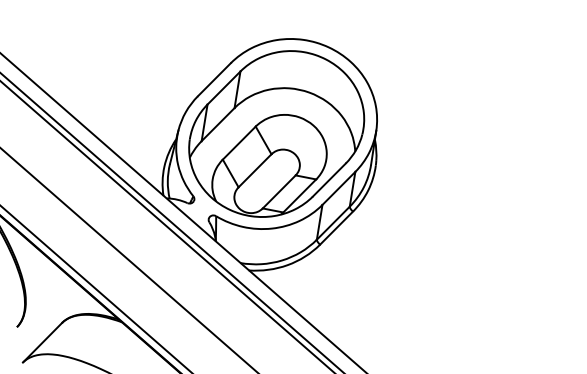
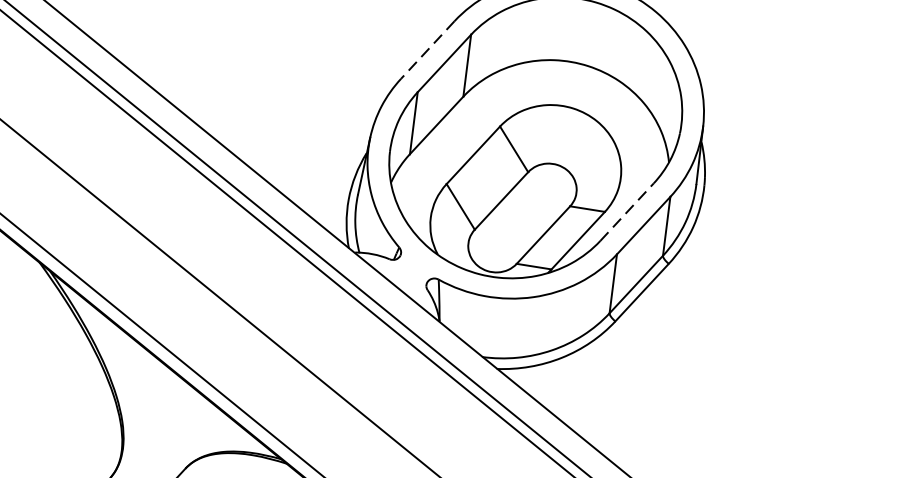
line: (214, 80) -> (427, 51), solid -> dashed
line: (329, 179) -> (627, 211), solid -> dashed

